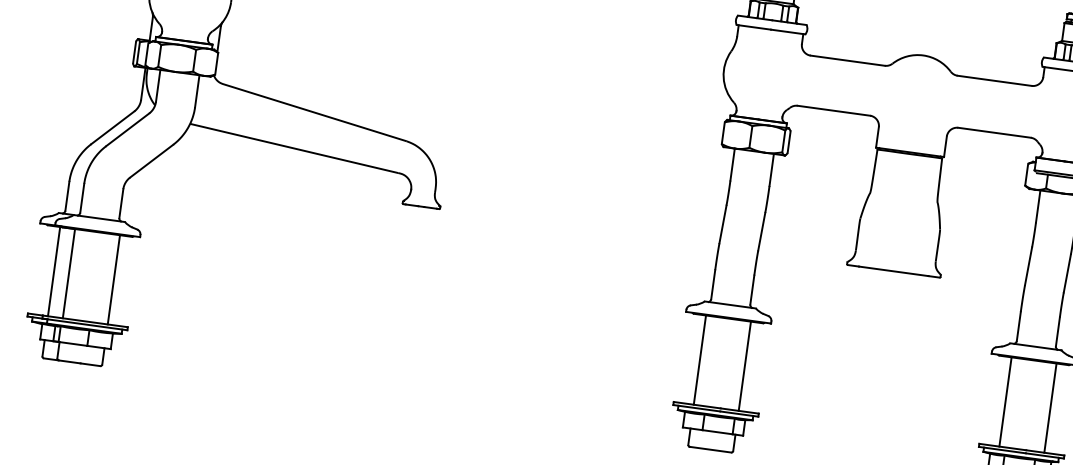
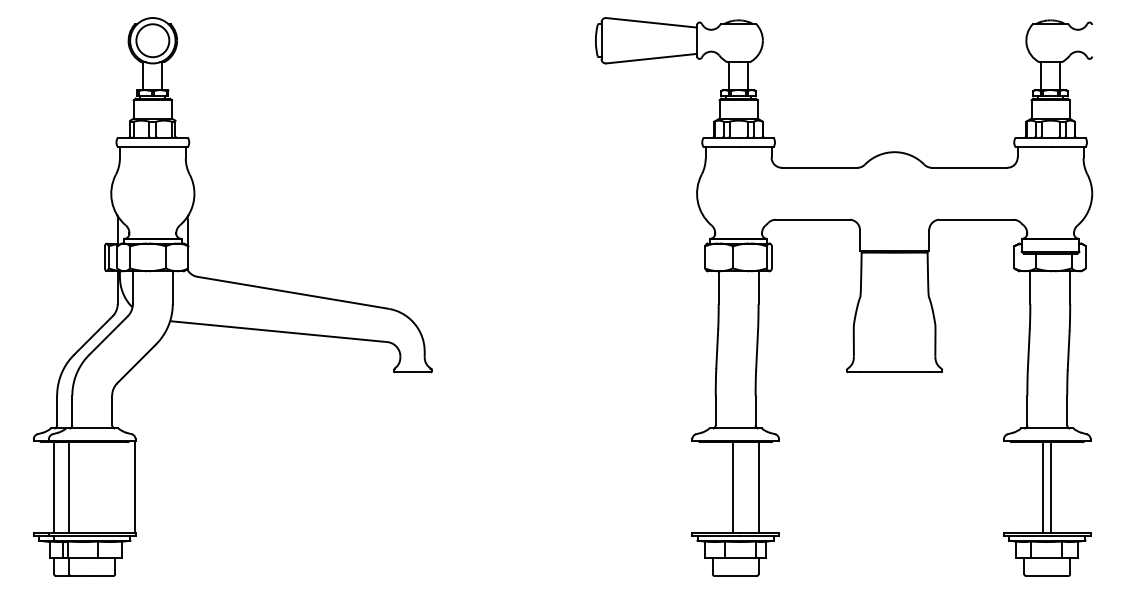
line: (114, 279) -> (135, 487), moved
line: (699, 359) -> (732, 487), moved
line: (1005, 401) -> (1043, 487), moved
line: (1050, 407) -> (1051, 487), moved

